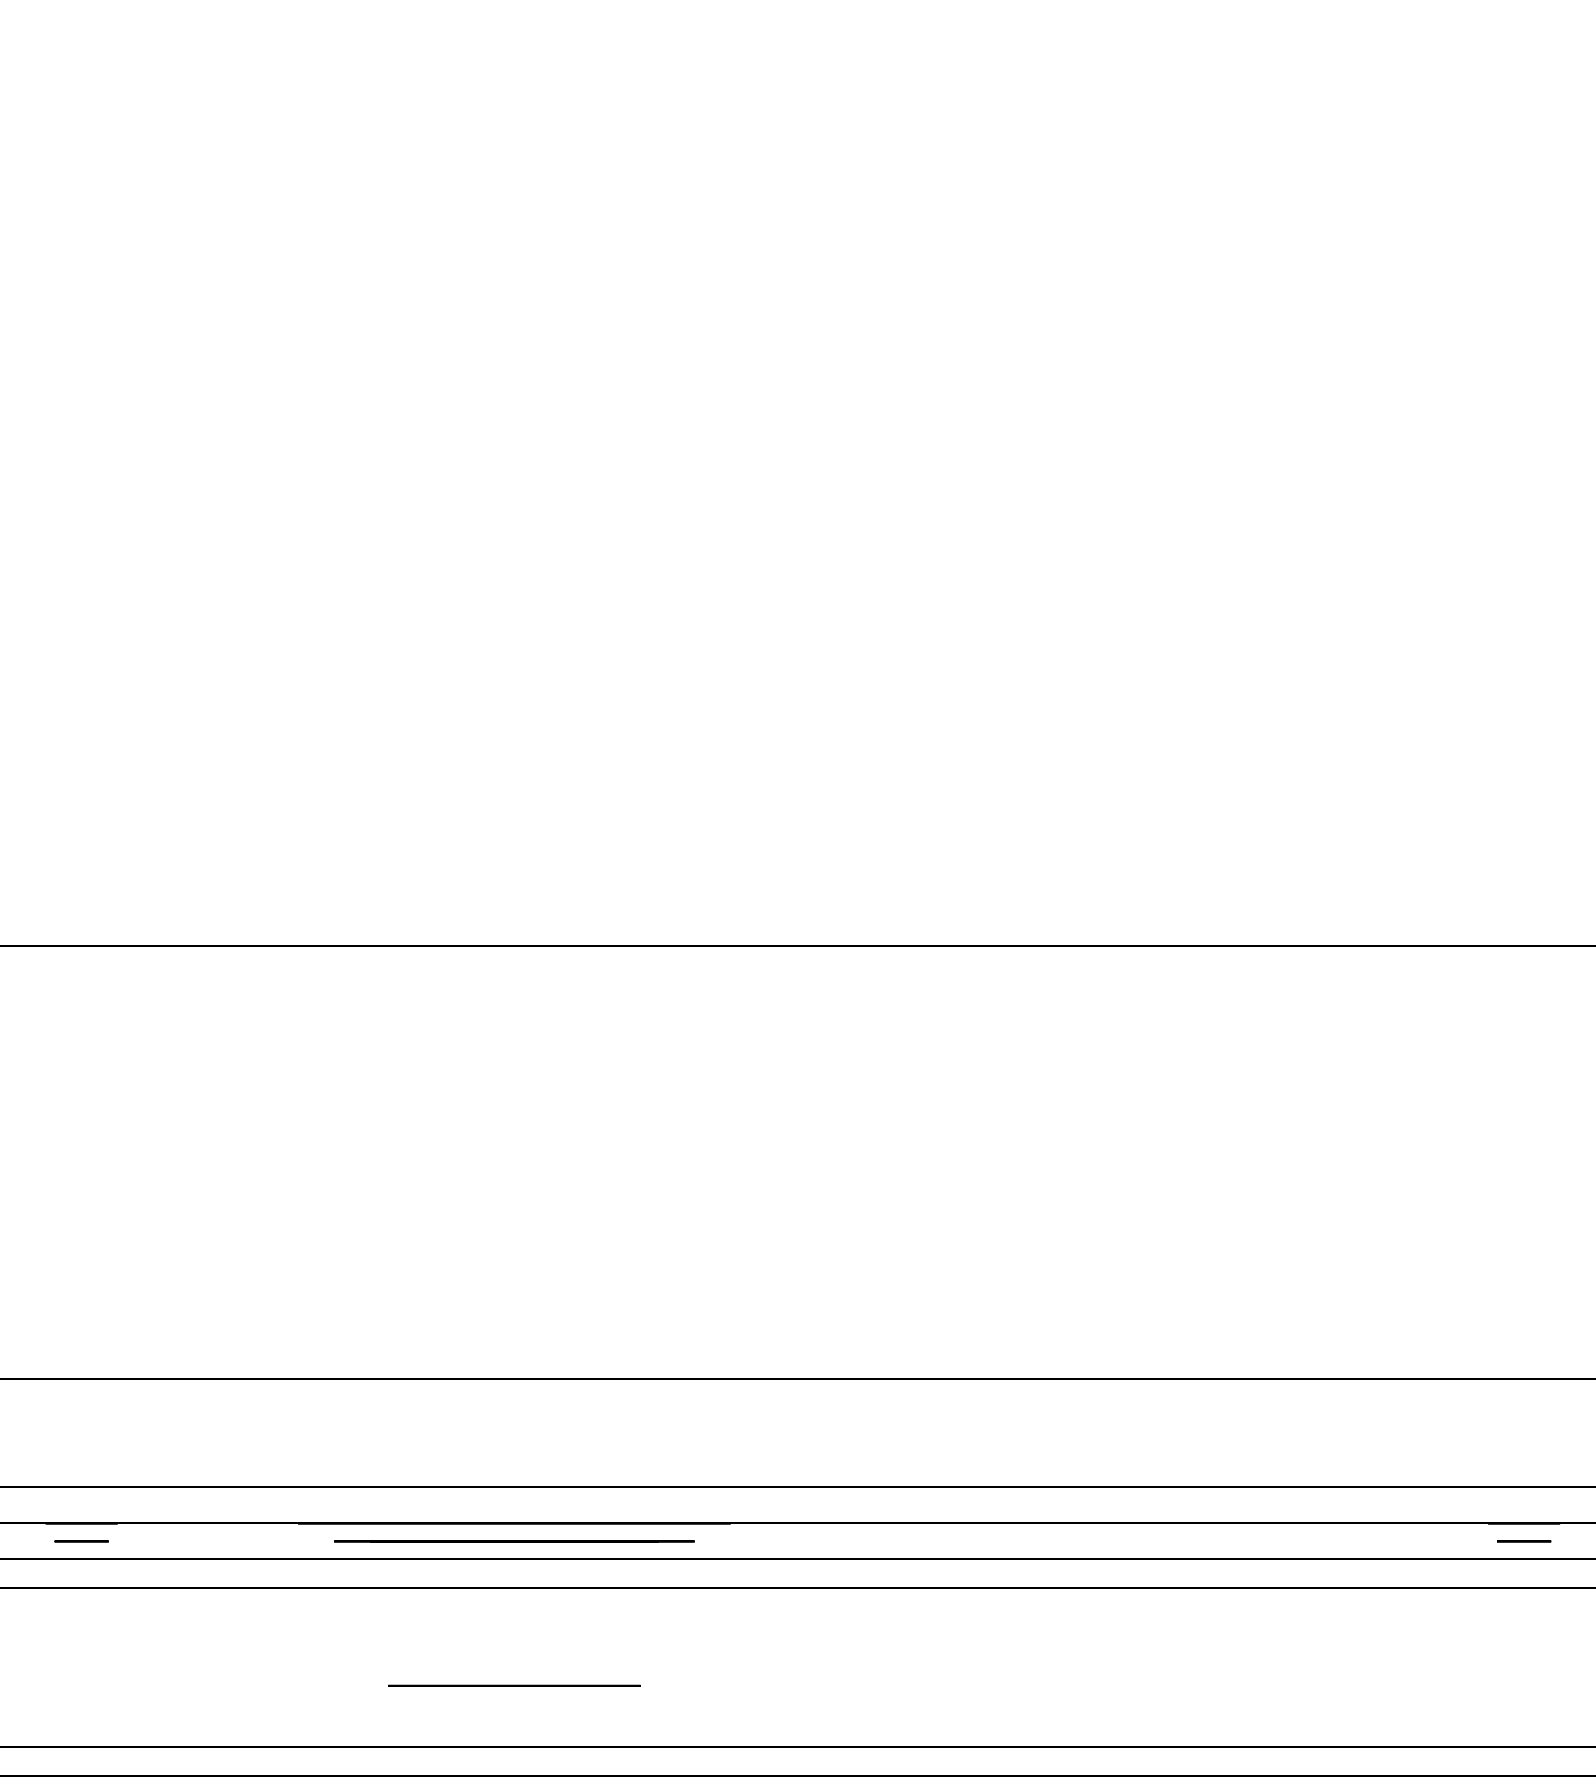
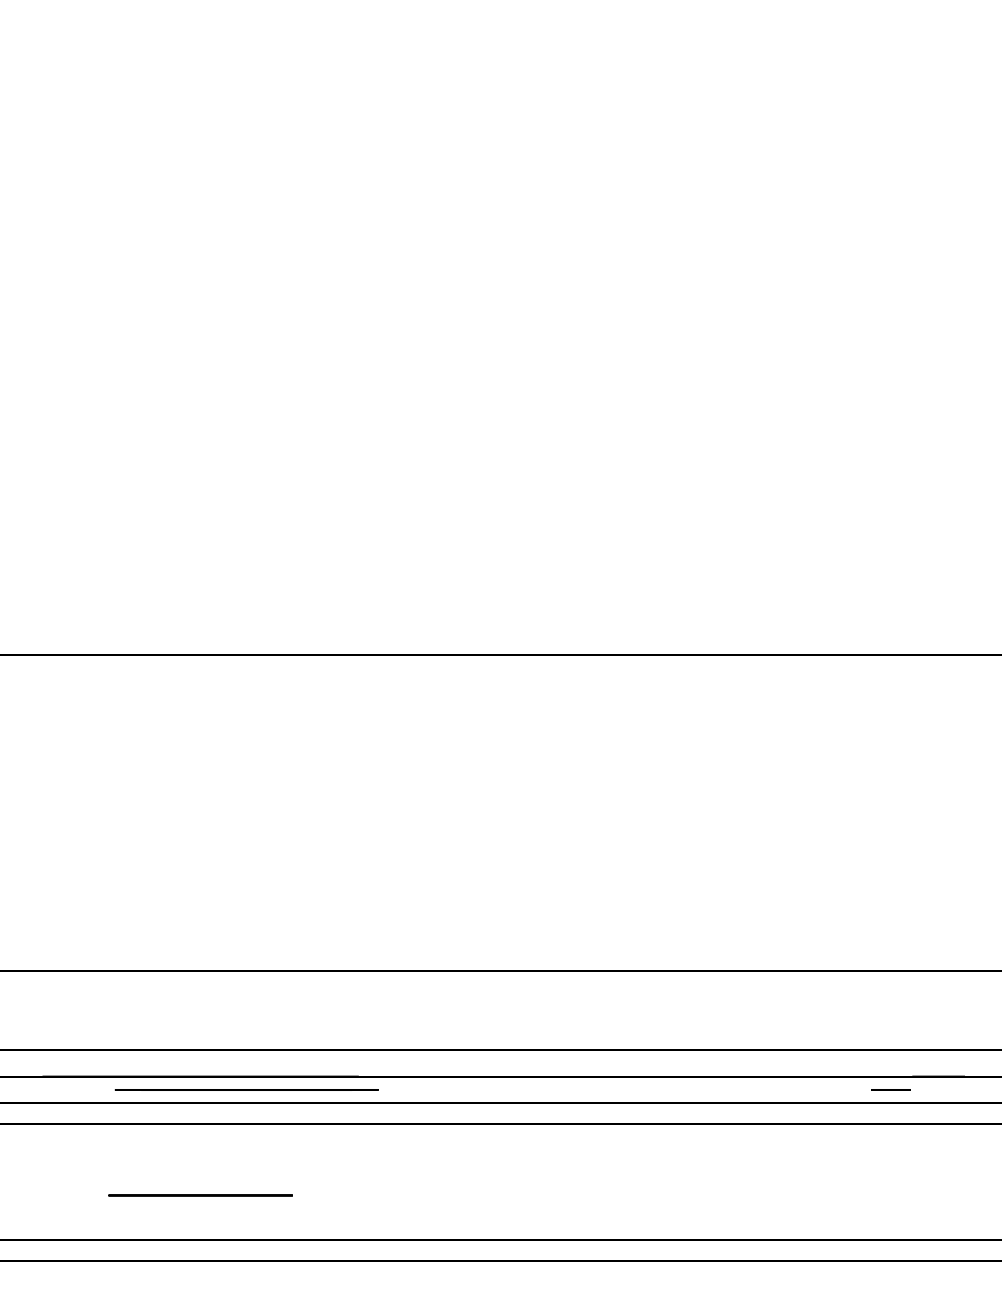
line: (514, 1541) -> (246, 1089), moved
circle: (1524, 1541) -> (891, 1089), moved

